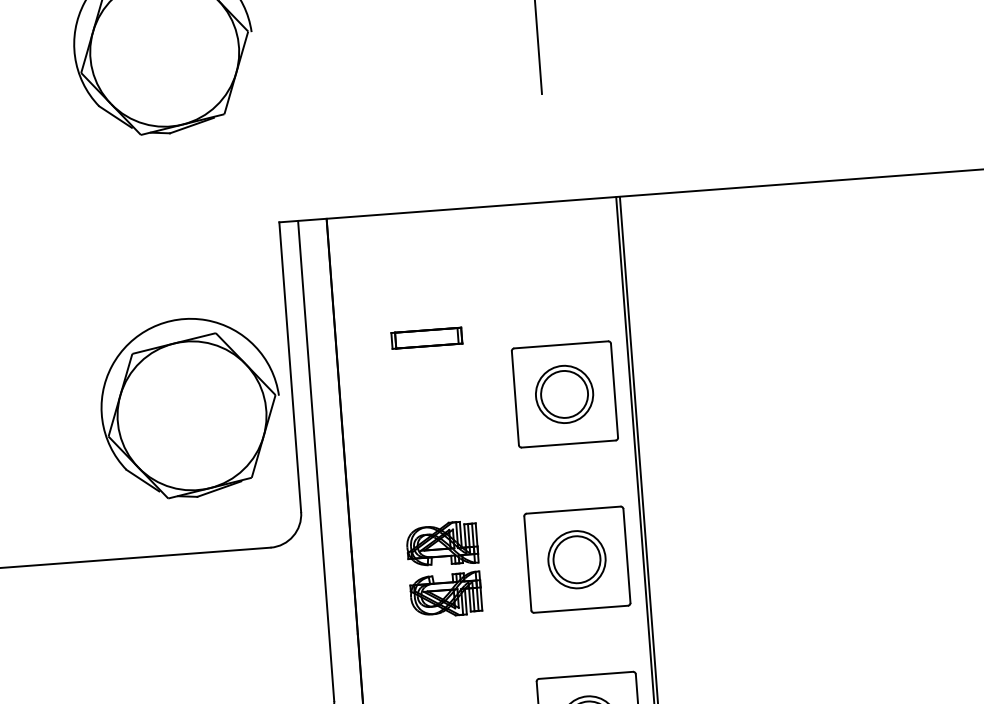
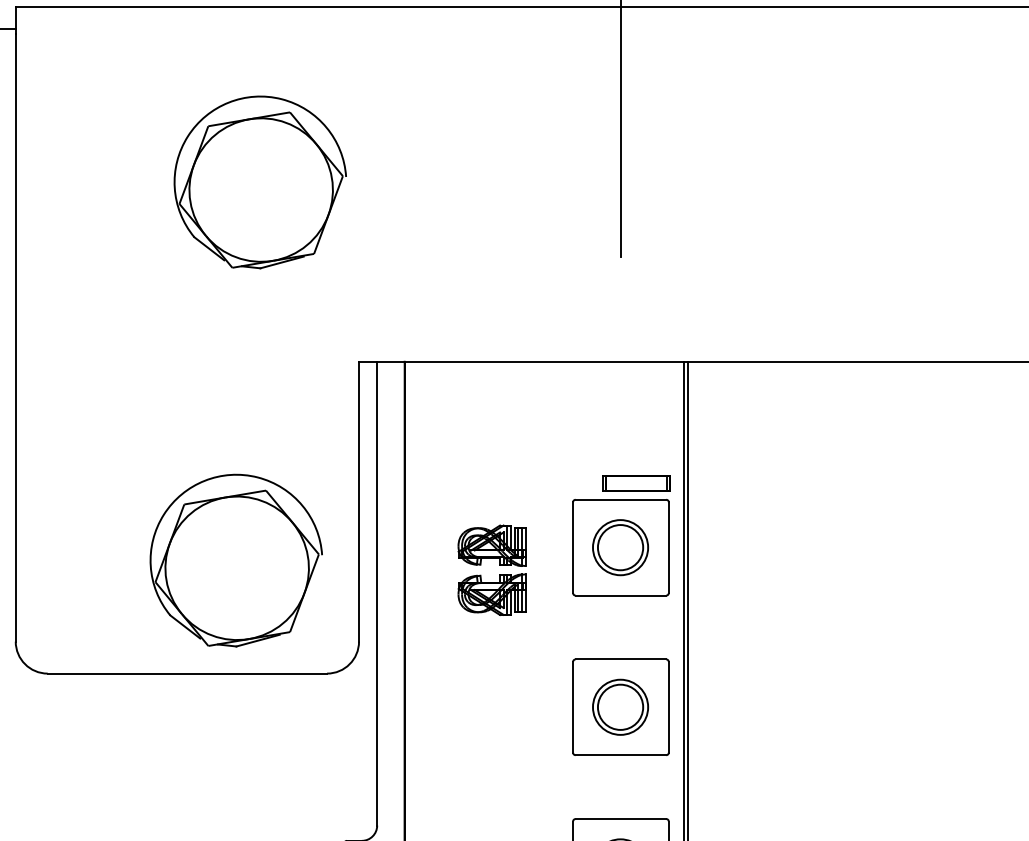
part: (426, 338) -> (636, 483), moved
part: (189, 407) -> (235, 560), moved
part: (451, 564) -> (499, 565), moved

